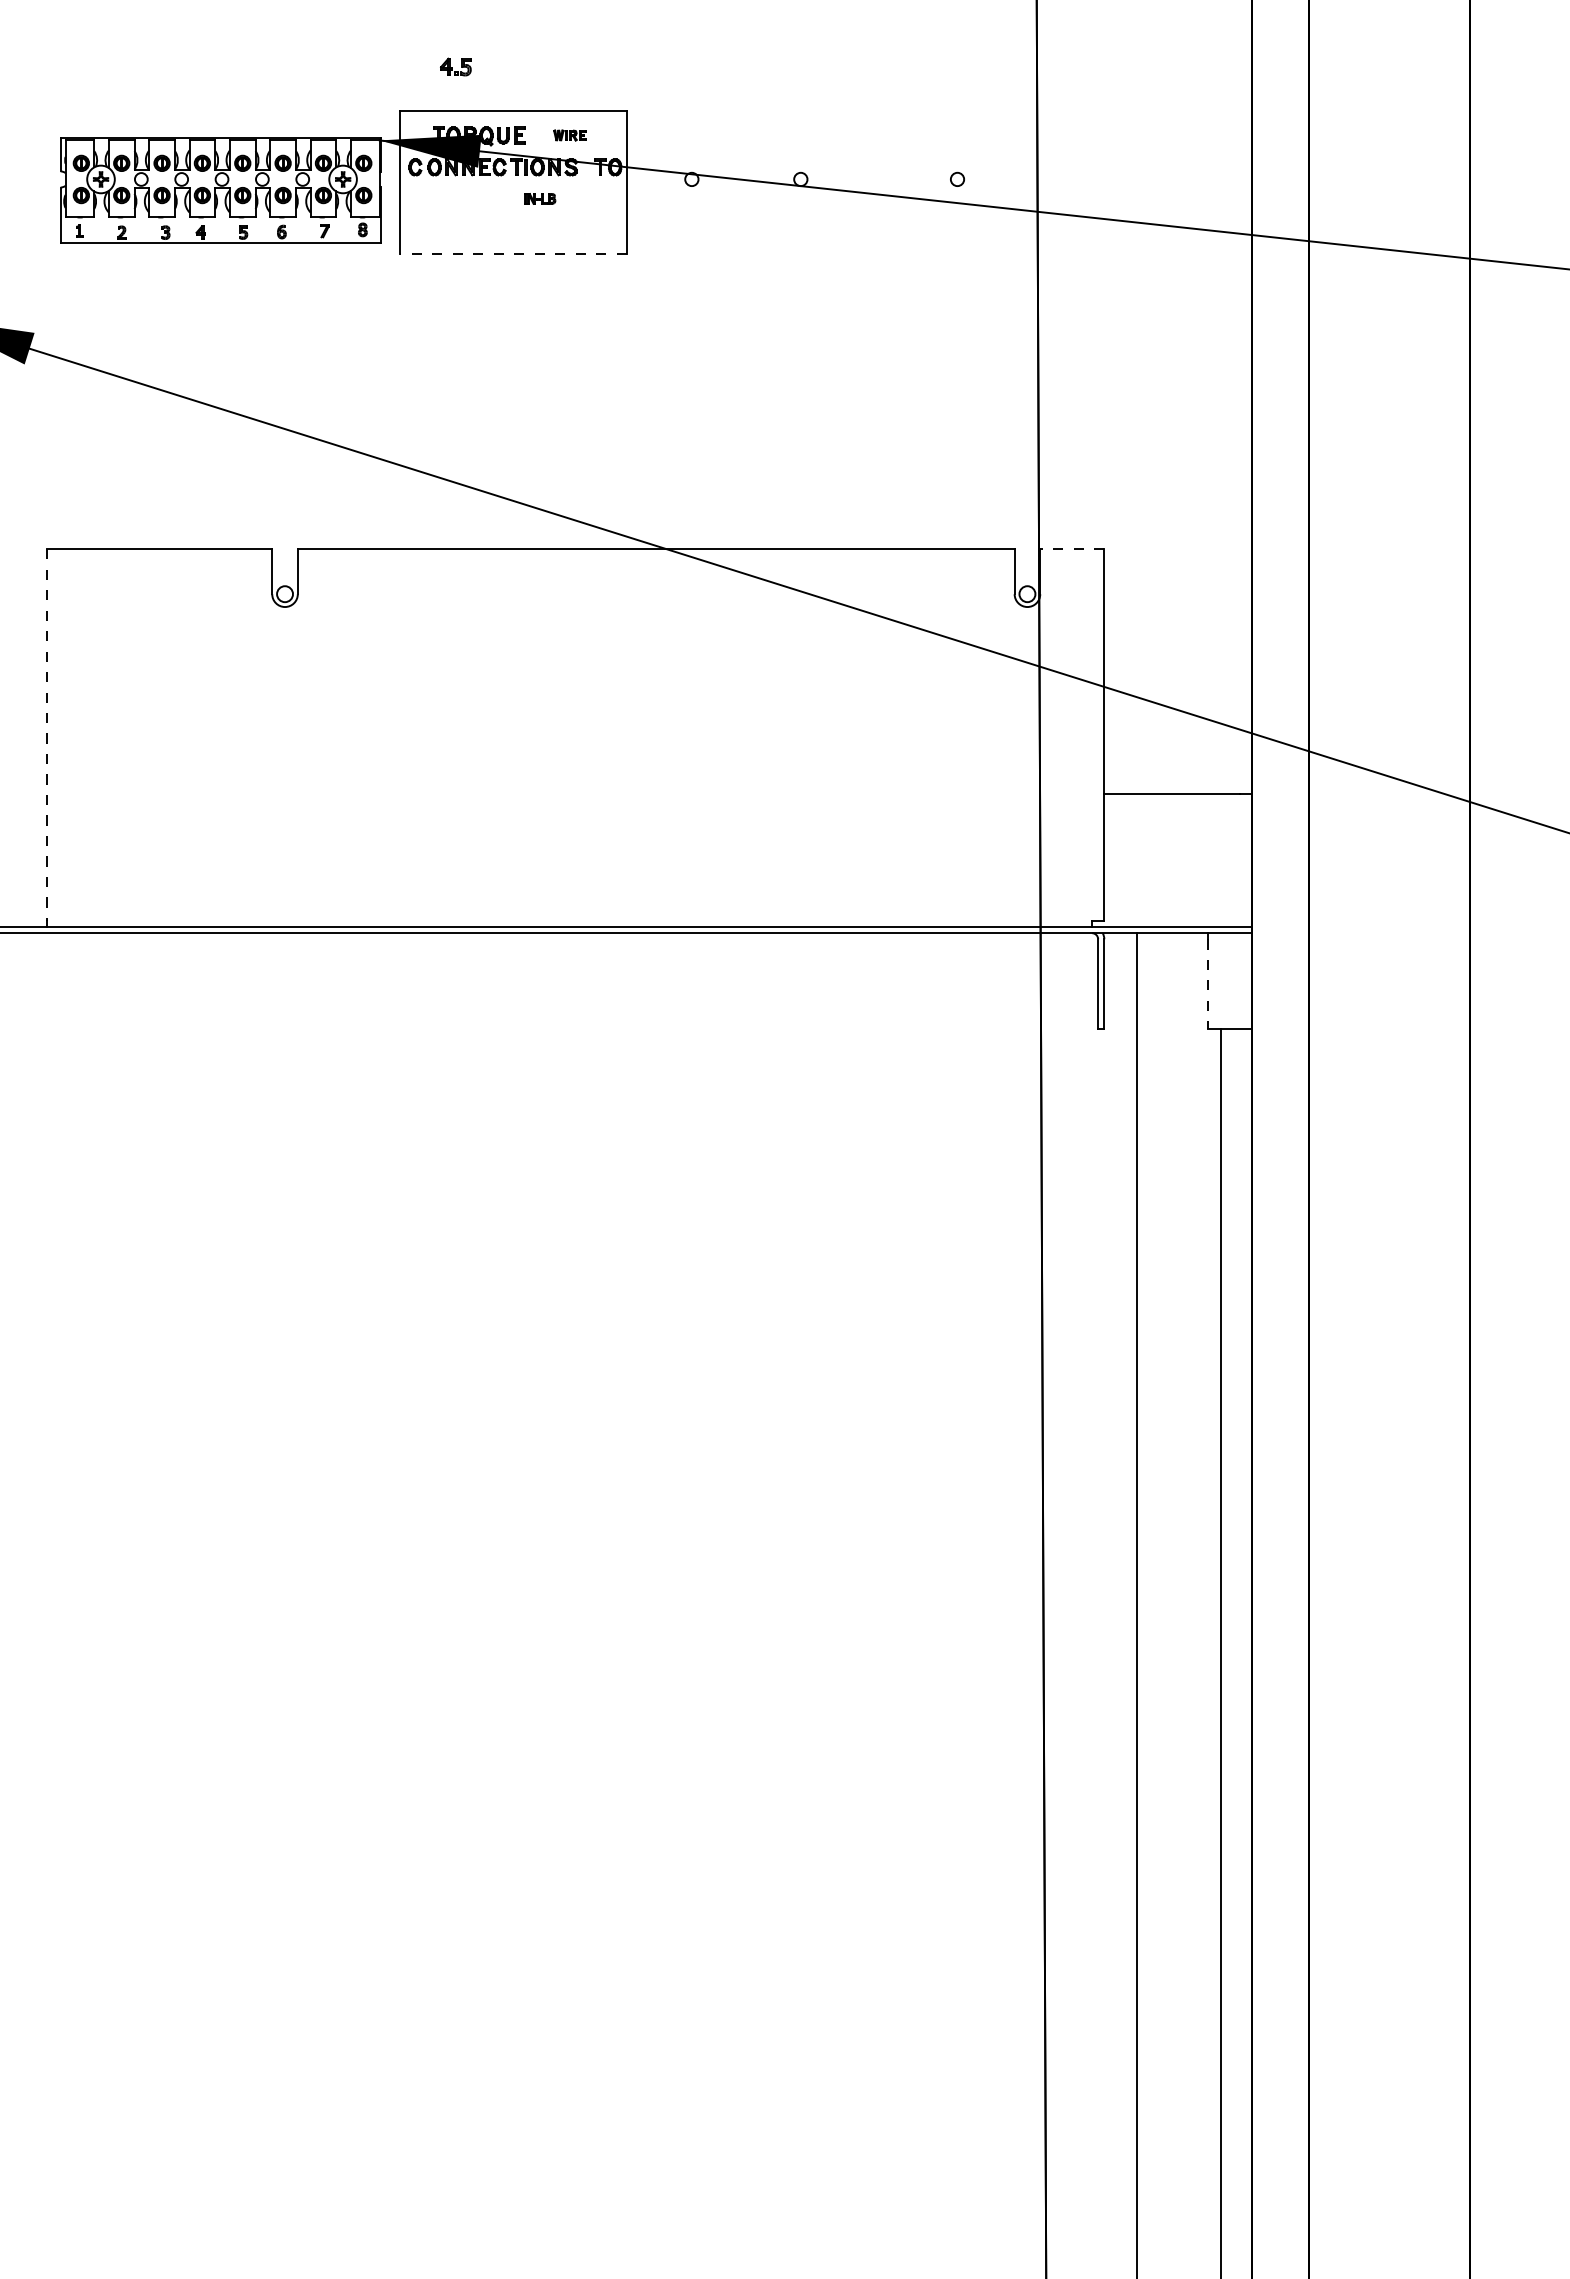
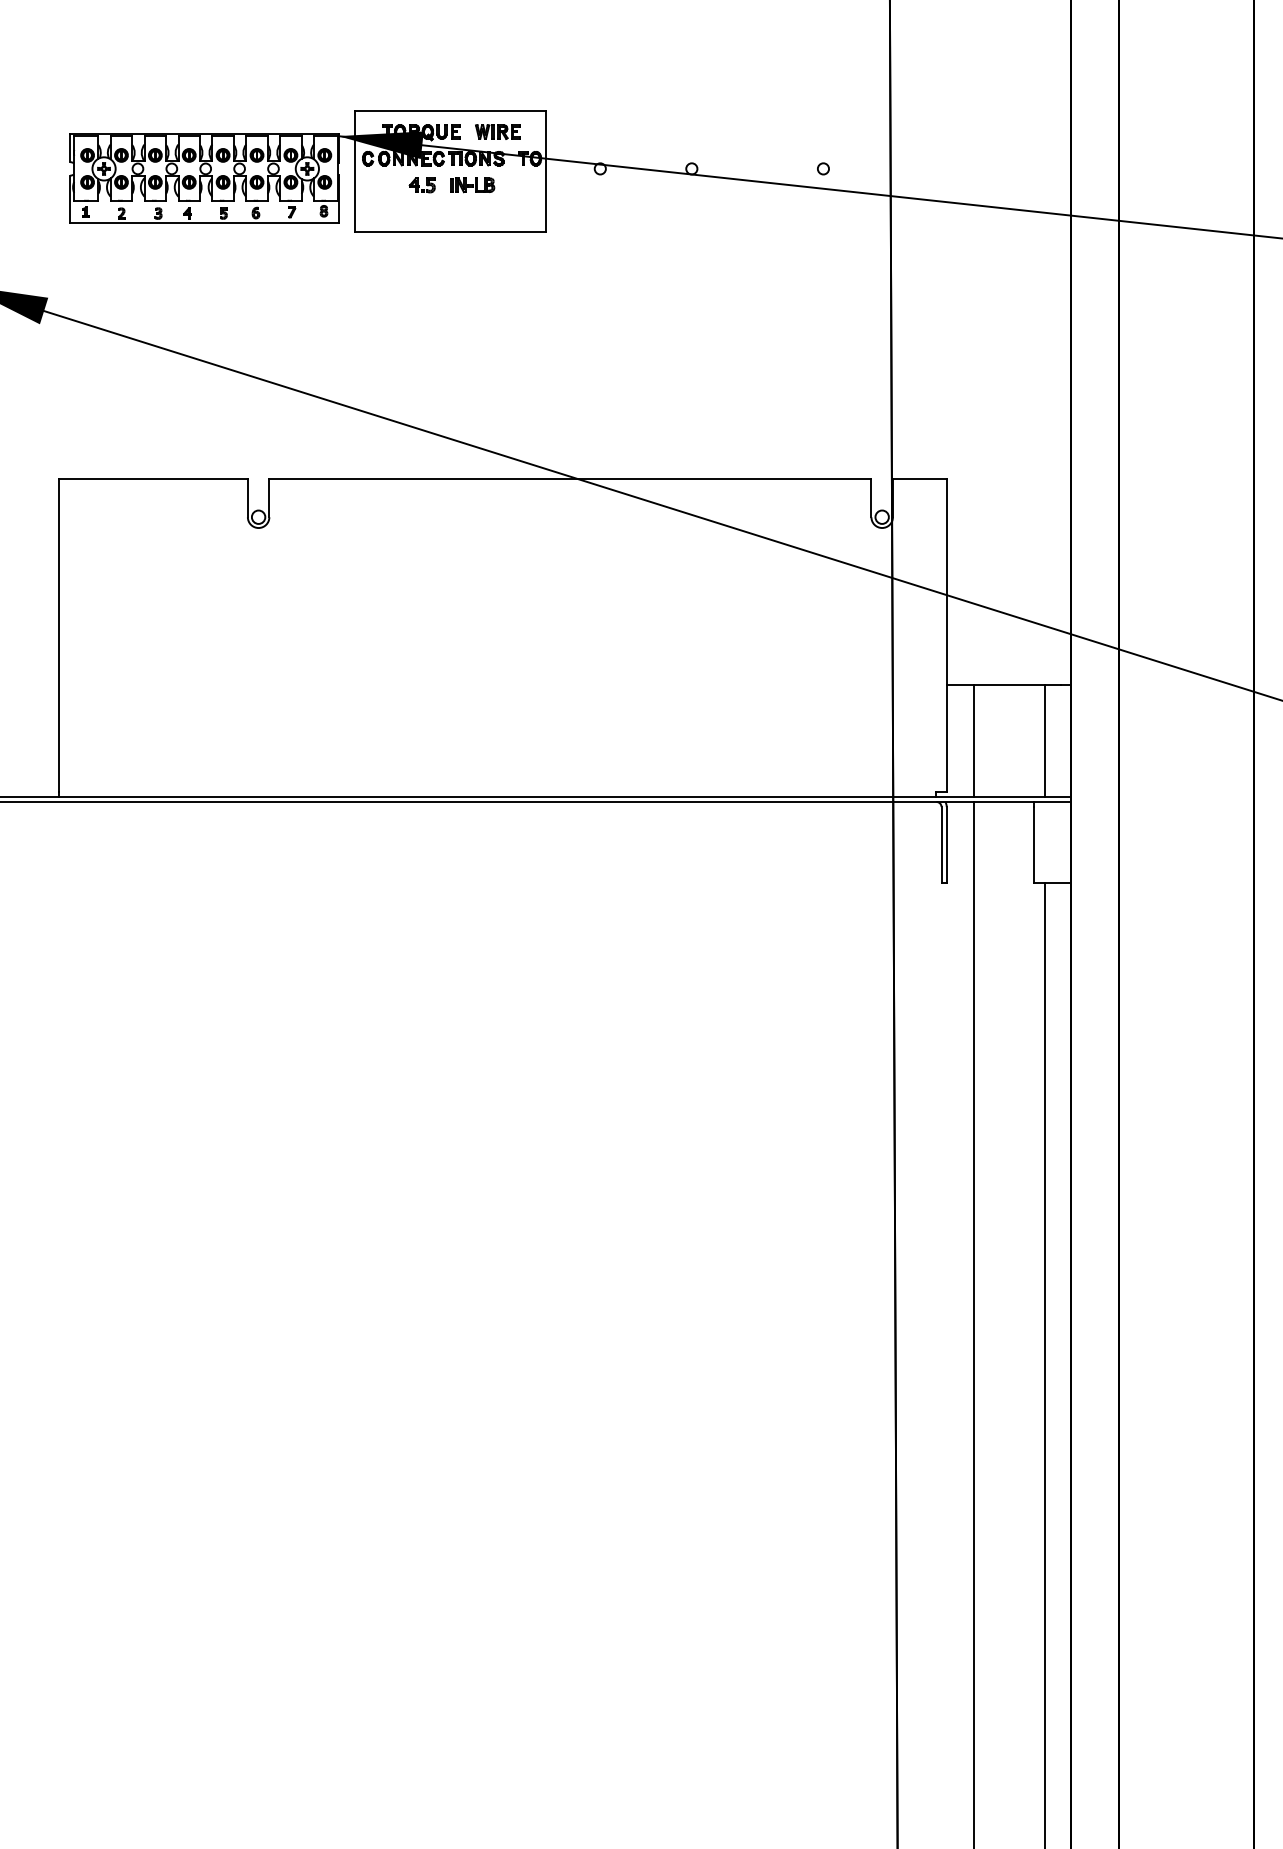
part: (455, 66) -> (421, 184), moved
part: (569, 135) -> (497, 131), size x1.67
part: (539, 198) -> (472, 184), size x1.67
line: (513, 254) -> (450, 231), dashed -> solid
line: (1071, 549) -> (919, 479), dashed -> solid
line: (46, 735) -> (58, 635), dashed -> solid
line: (1137, 860) -> (974, 740), added
line: (1221, 860) -> (1045, 740), added
line: (1207, 984) -> (1033, 845), dashed -> solid

